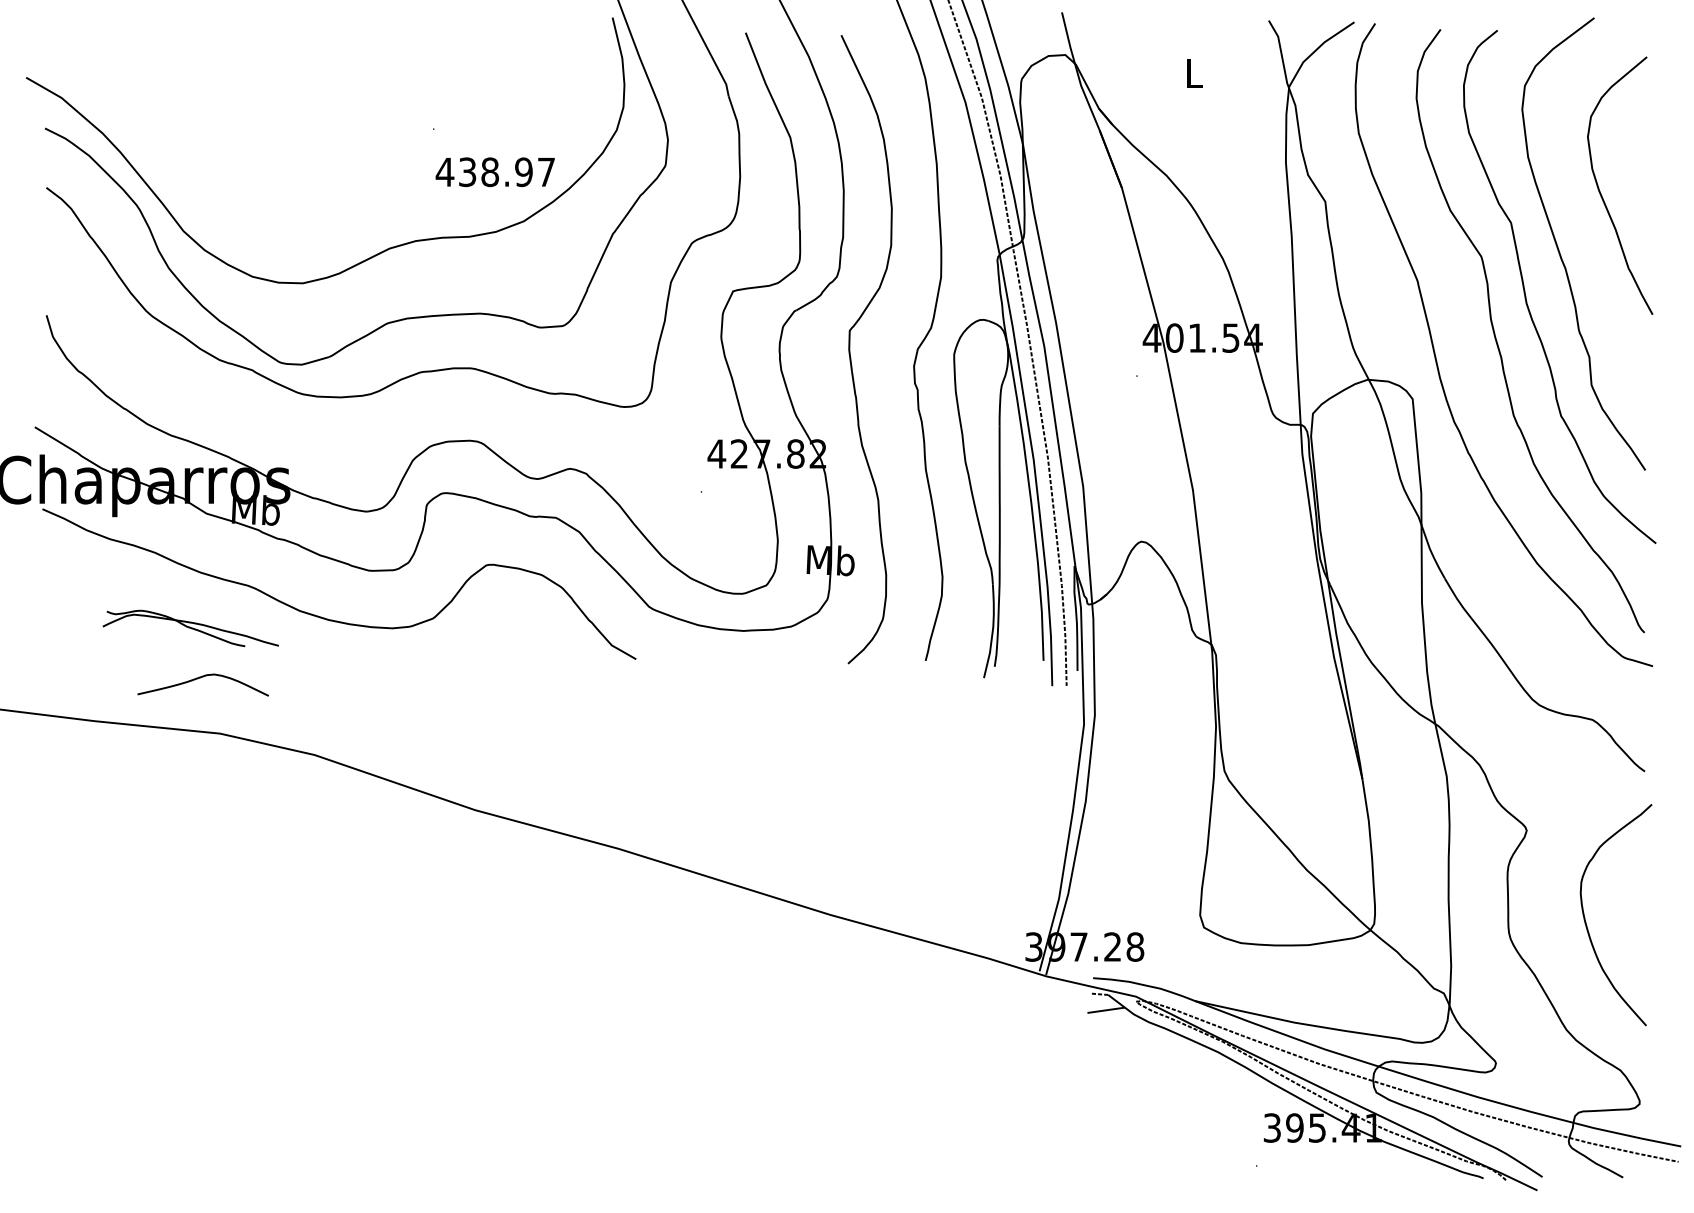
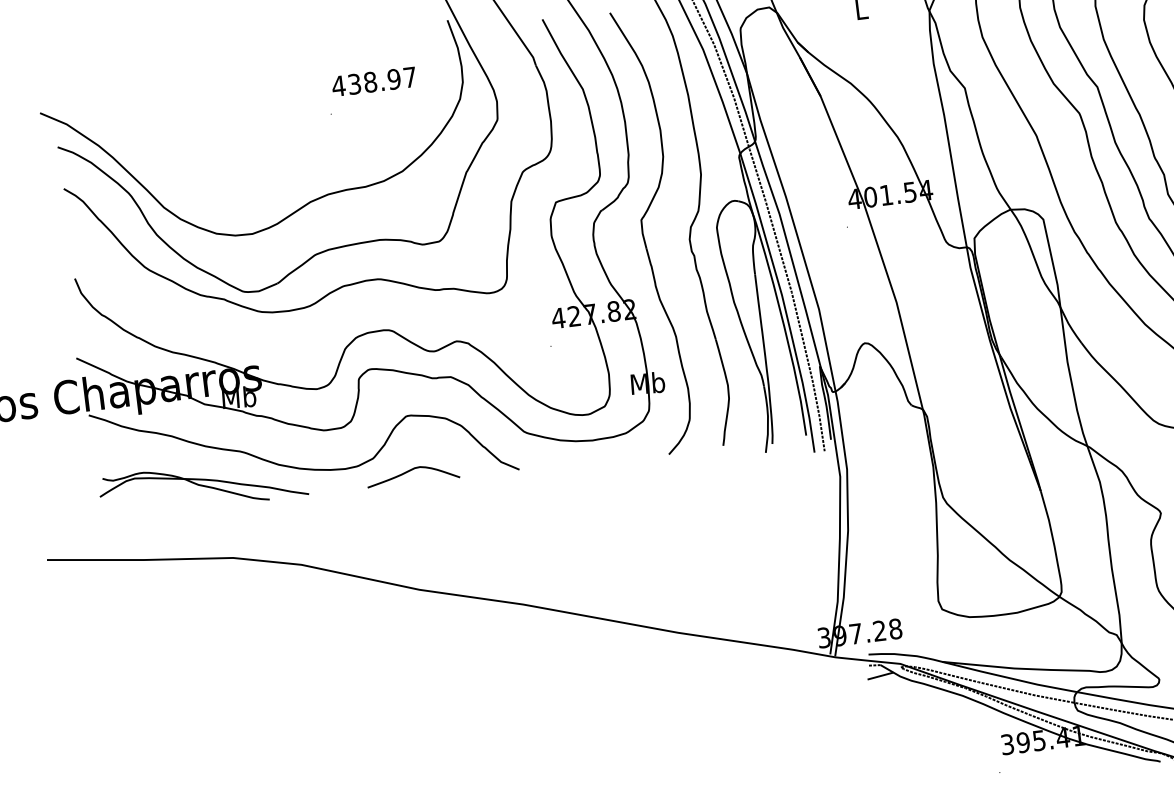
text: (494, 172) -> (373, 82), moved
part: (190, 628) -> (203, 486), size x1.67
curve: (200, 678) -> (410, 471), moved

